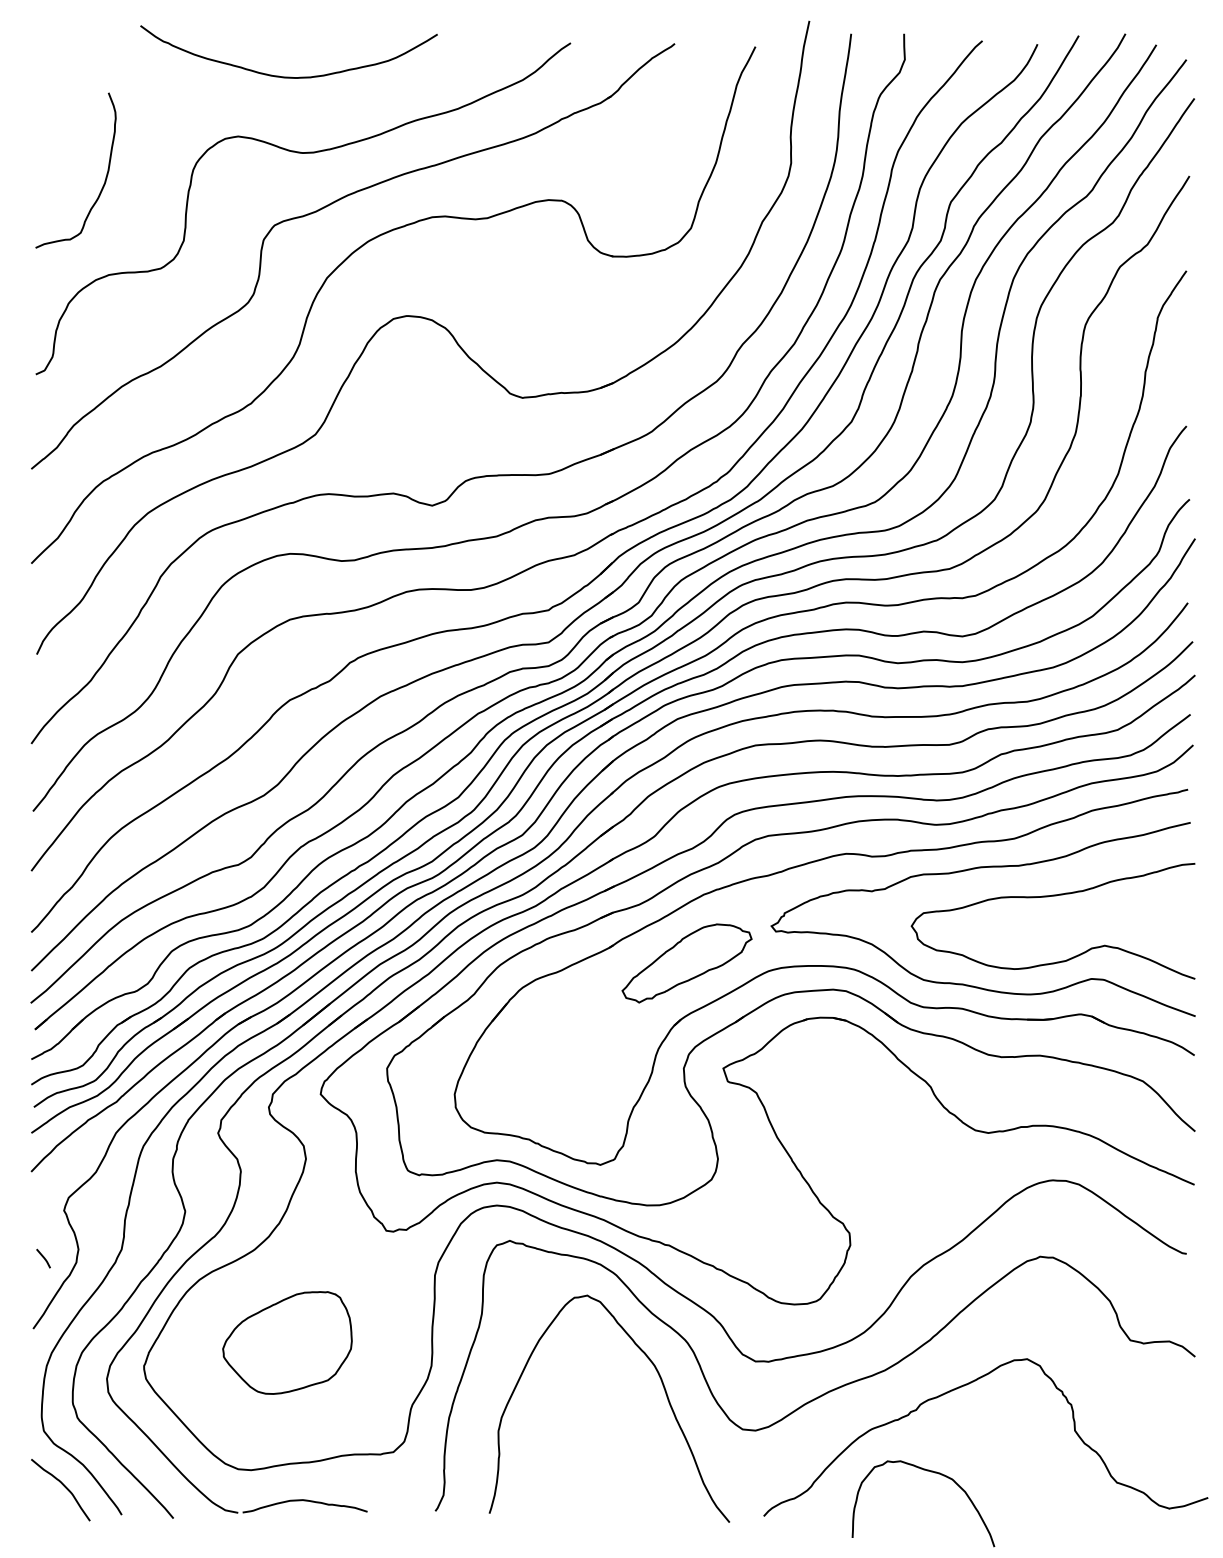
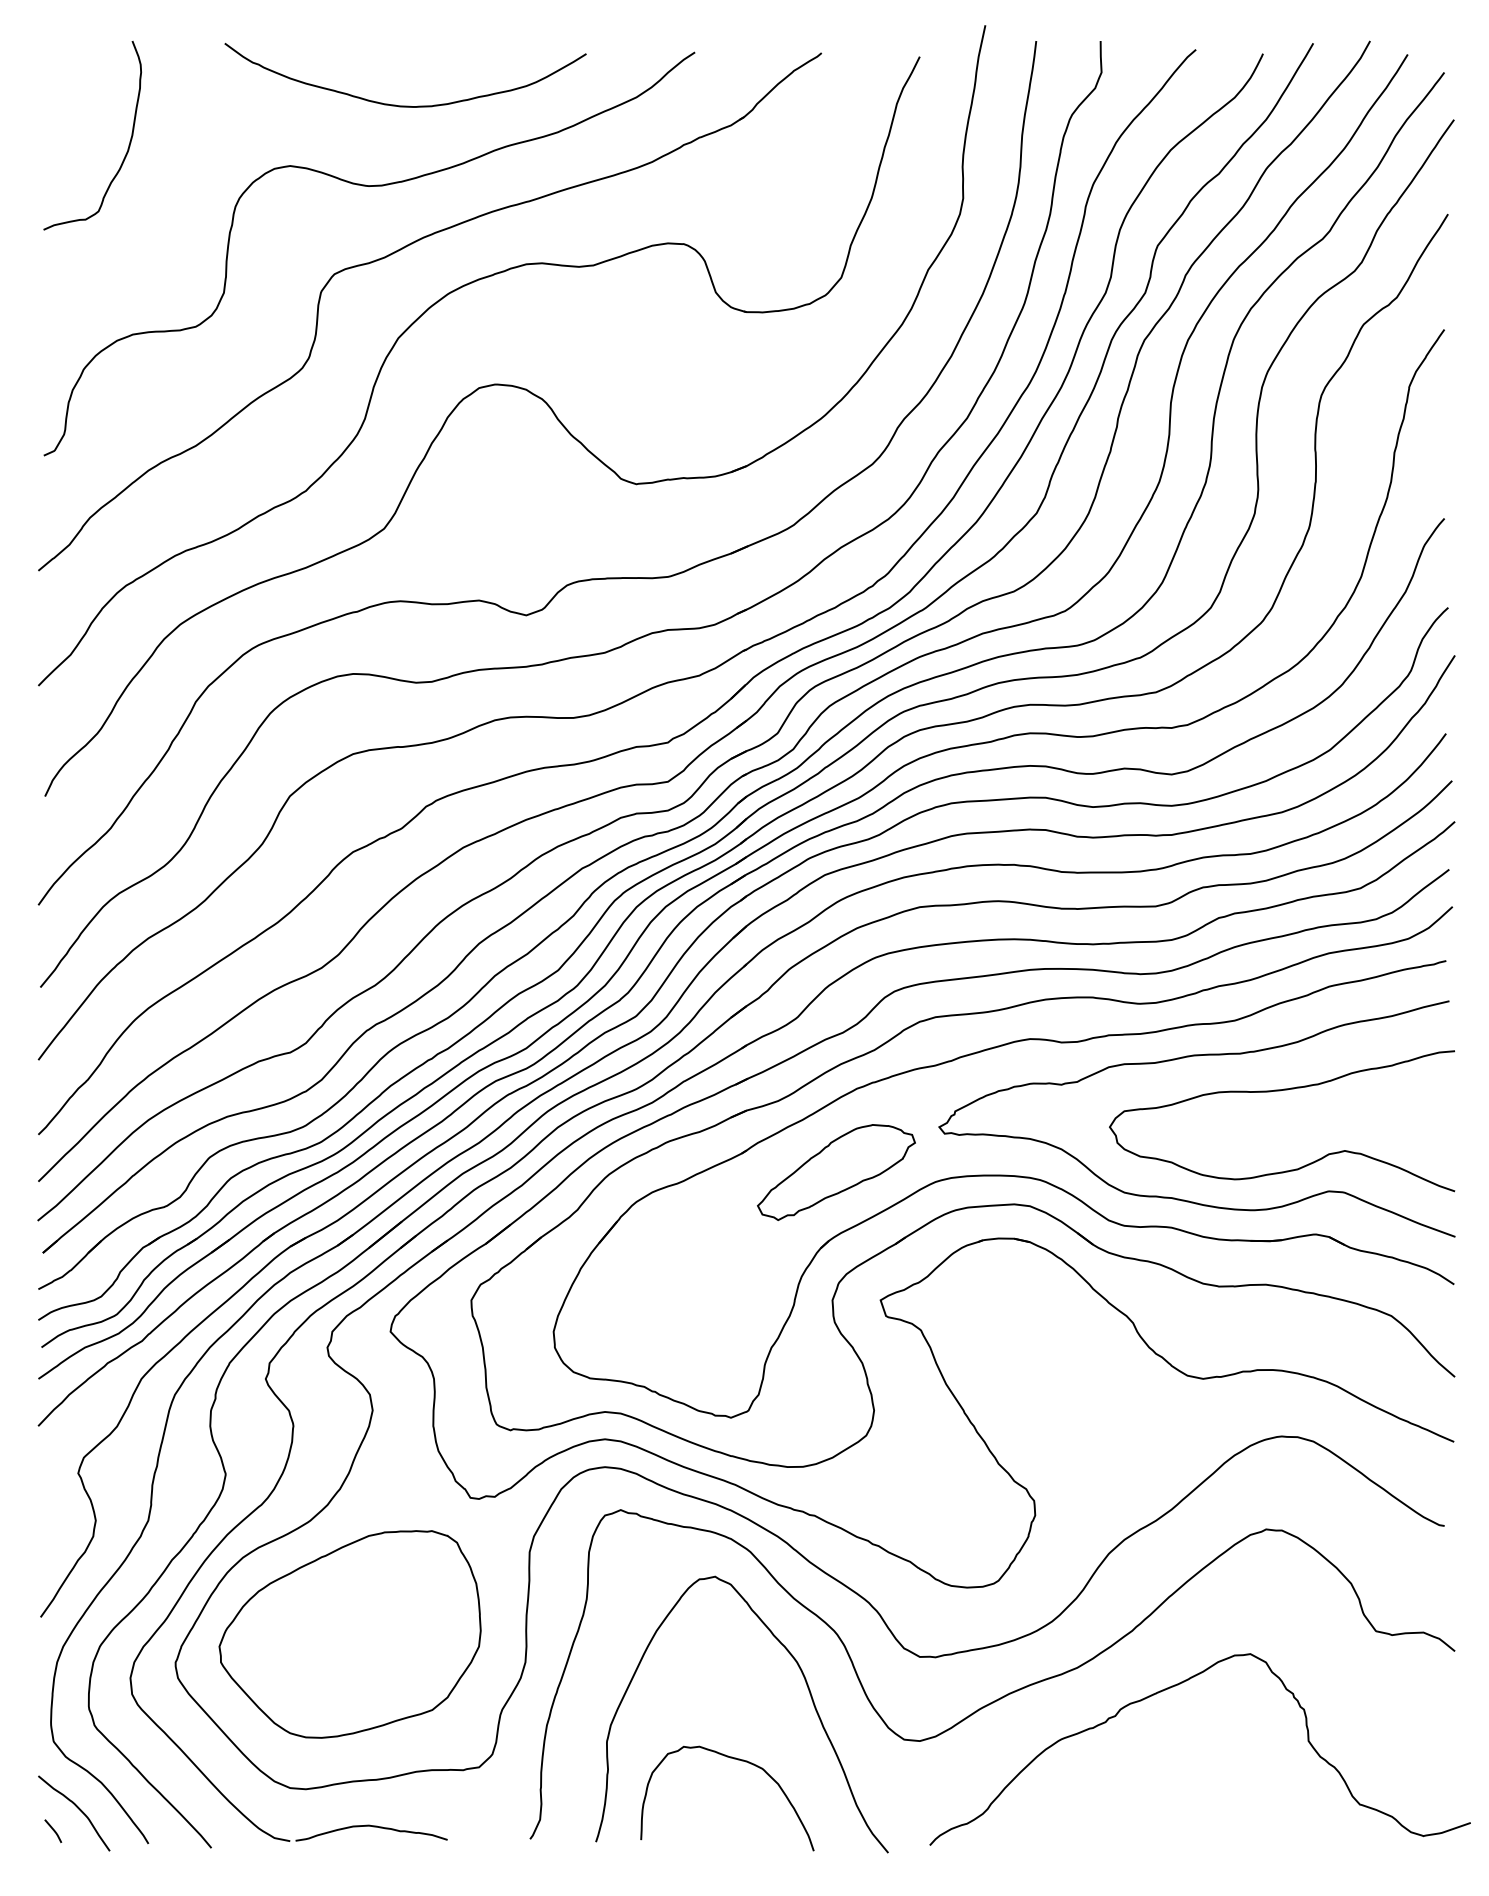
curve: (288, 76) -> (404, 105), moved
curve: (105, 176) -> (128, 142), moved
line: (43, 1258) -> (53, 1831), moved
part: (287, 1342) -> (350, 1633), size x1.67
curve: (934, 1473) -> (740, 1761), moved

